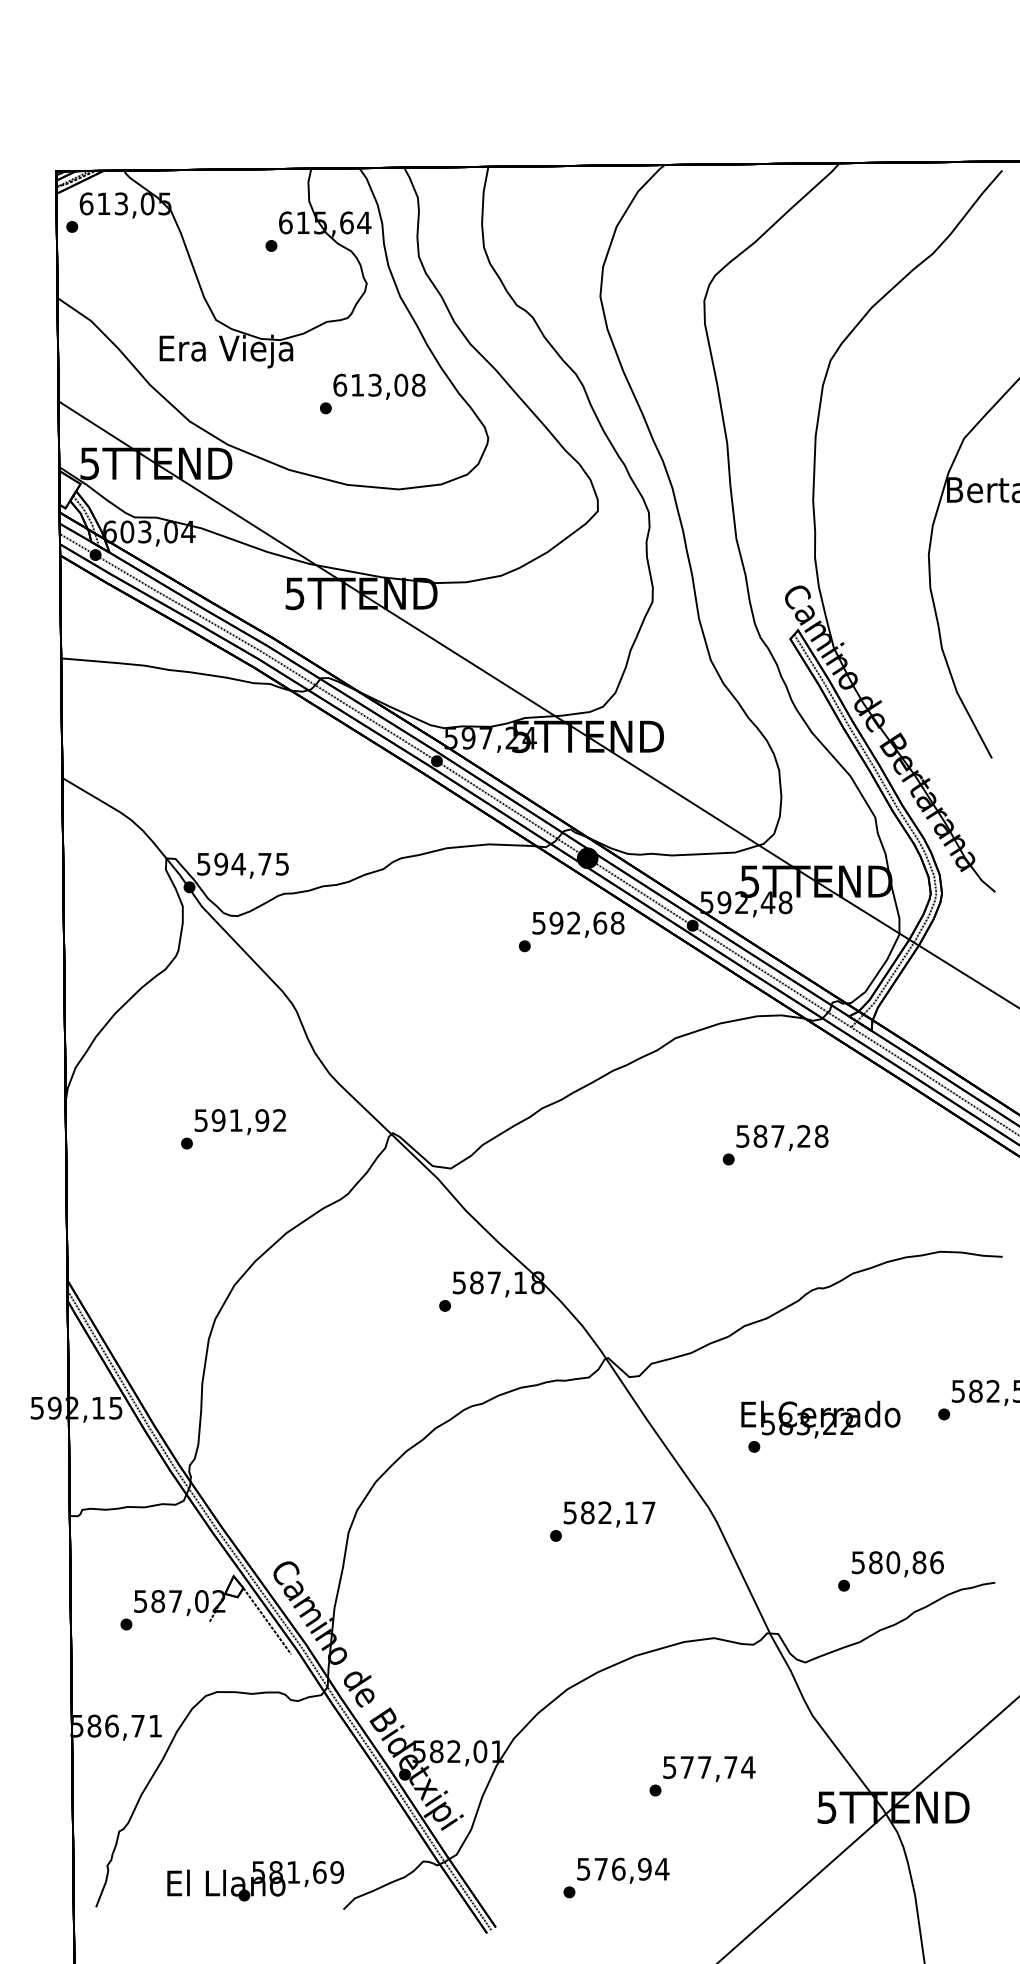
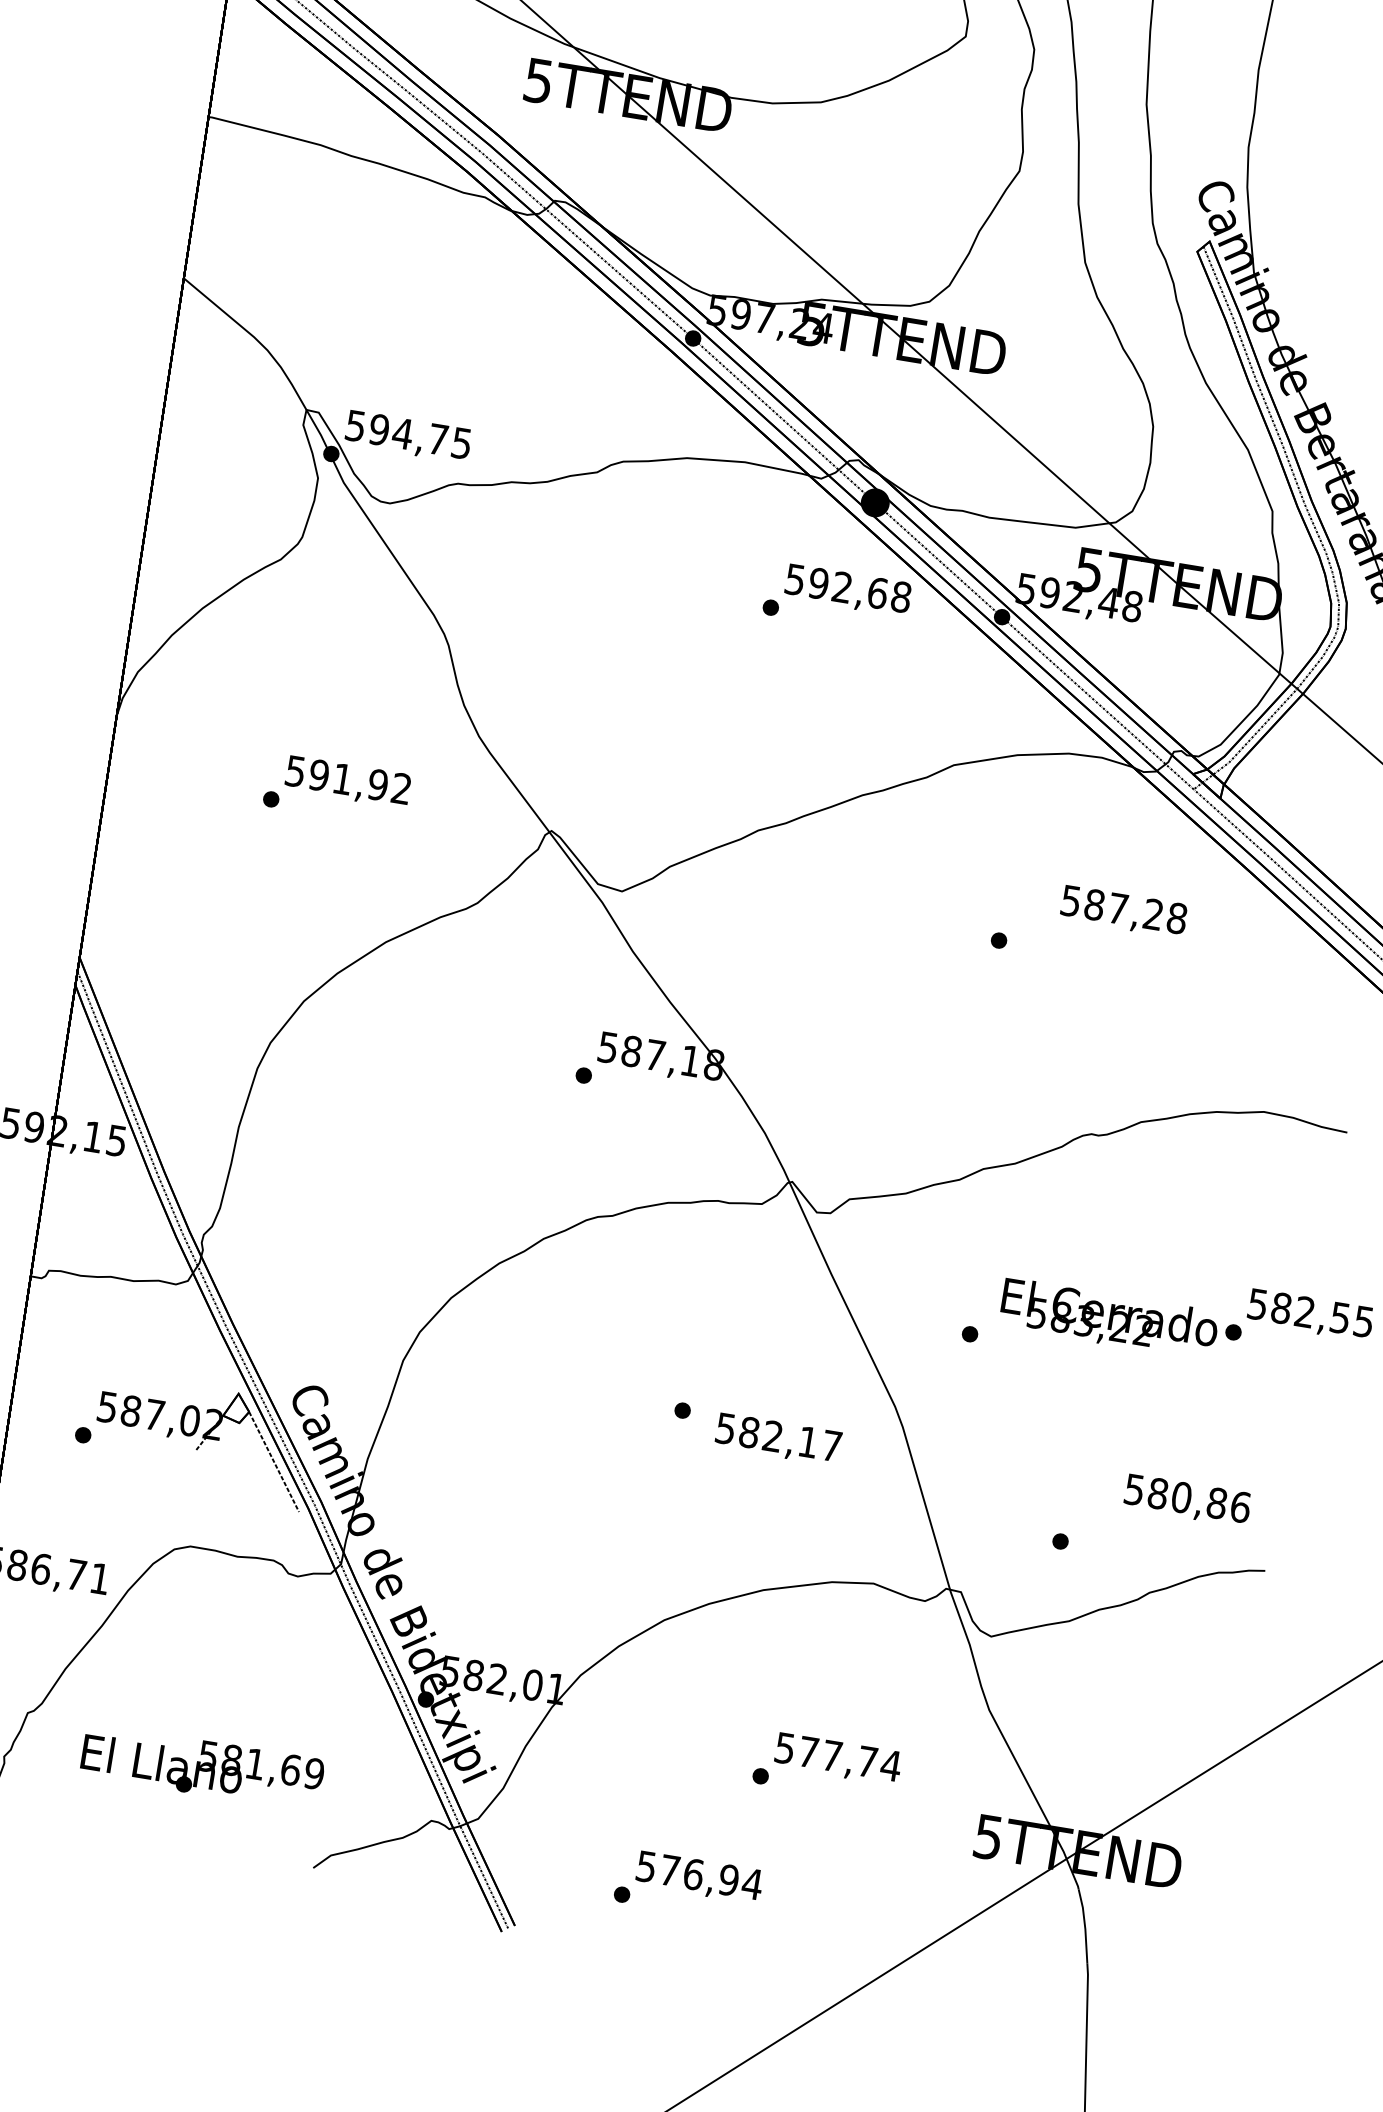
text: (782, 1137) -> (1124, 911), moved
text: (820, 1419) -> (1108, 1318), moved
text: (609, 1514) -> (778, 1439), moved
text: (897, 1564) -> (1186, 1500), moved
text: (255, 1881) -> (202, 1767), moved

